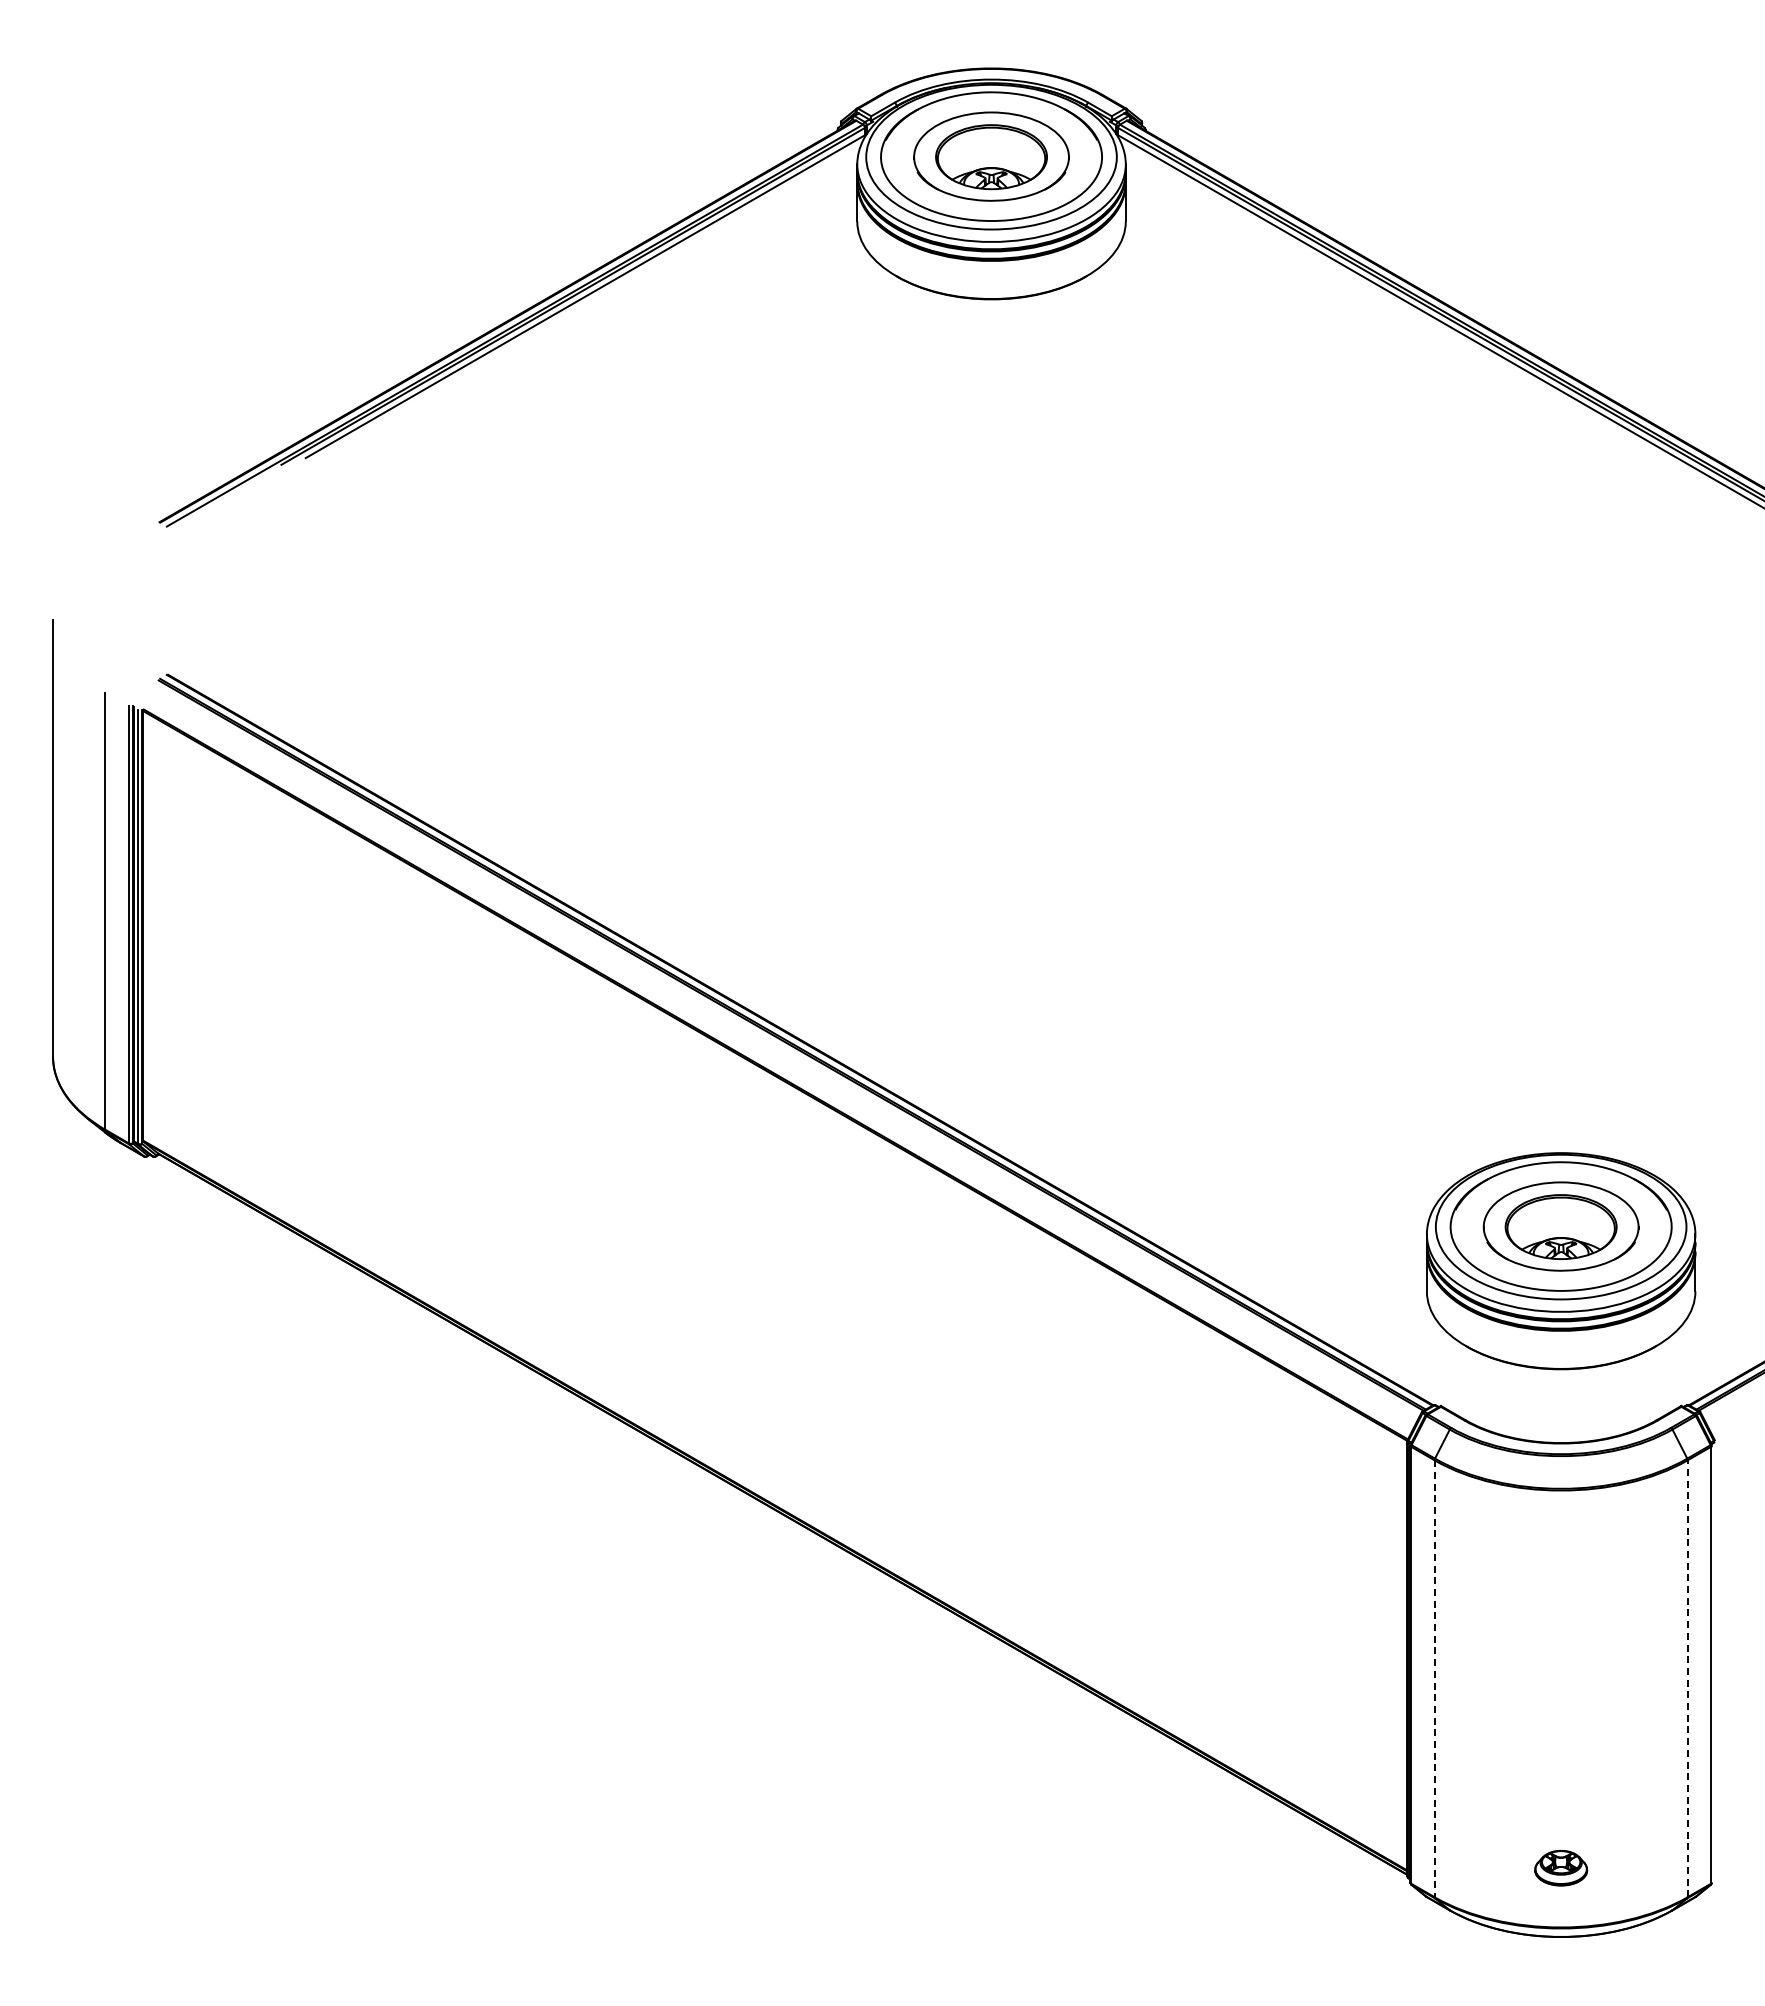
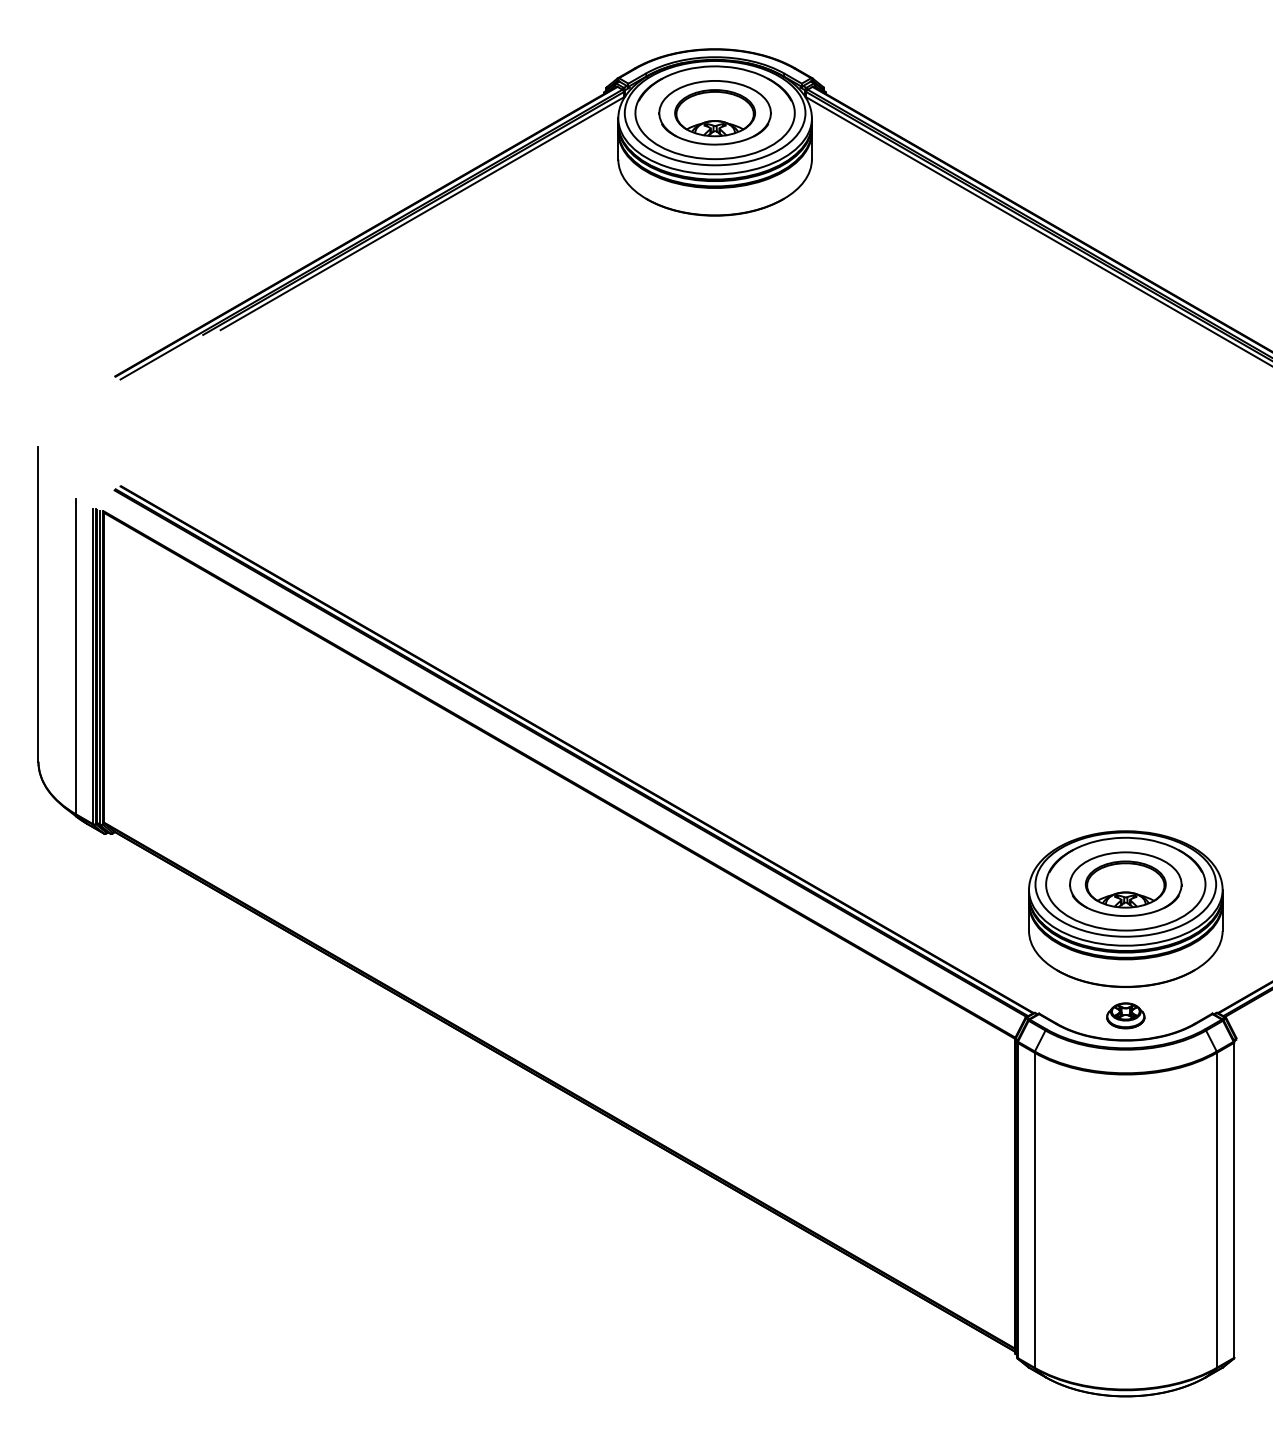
line: (1687, 1678) -> (1216, 1210), dashed -> solid
line: (1434, 1679) -> (1034, 1210), dashed -> solid
part: (1561, 1867) -> (1126, 1015), moved

